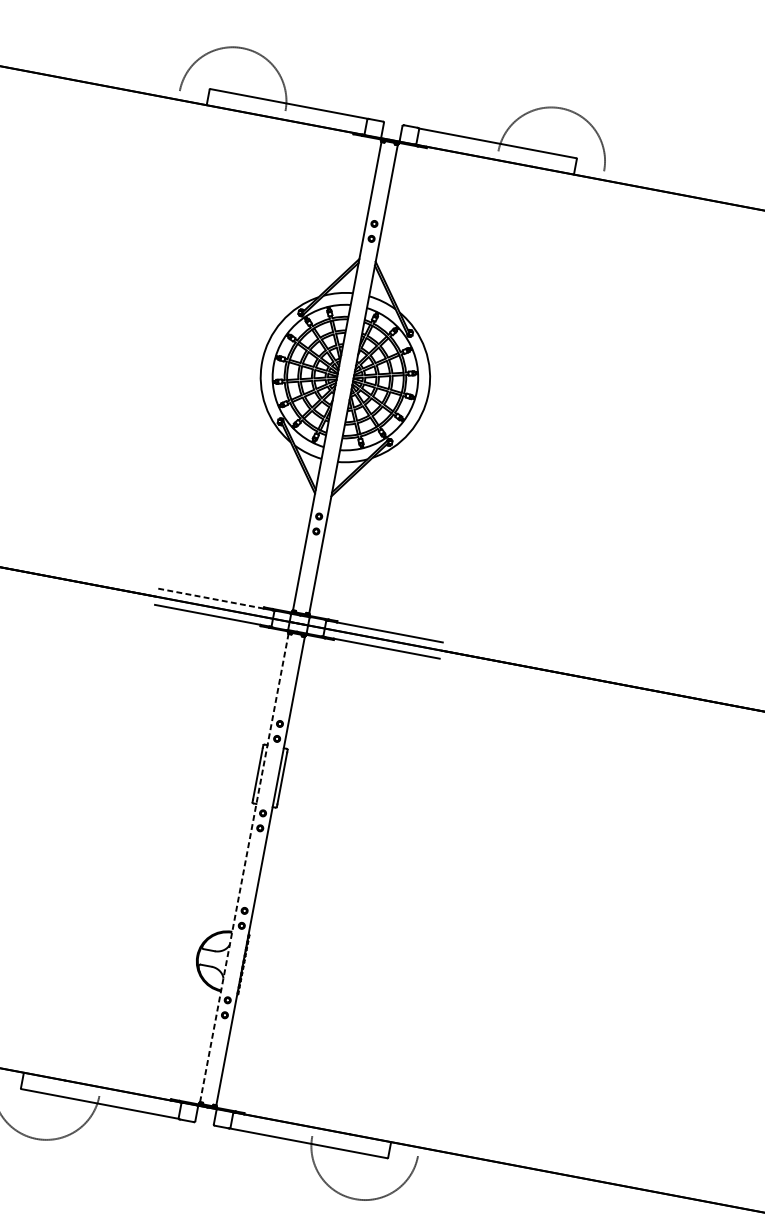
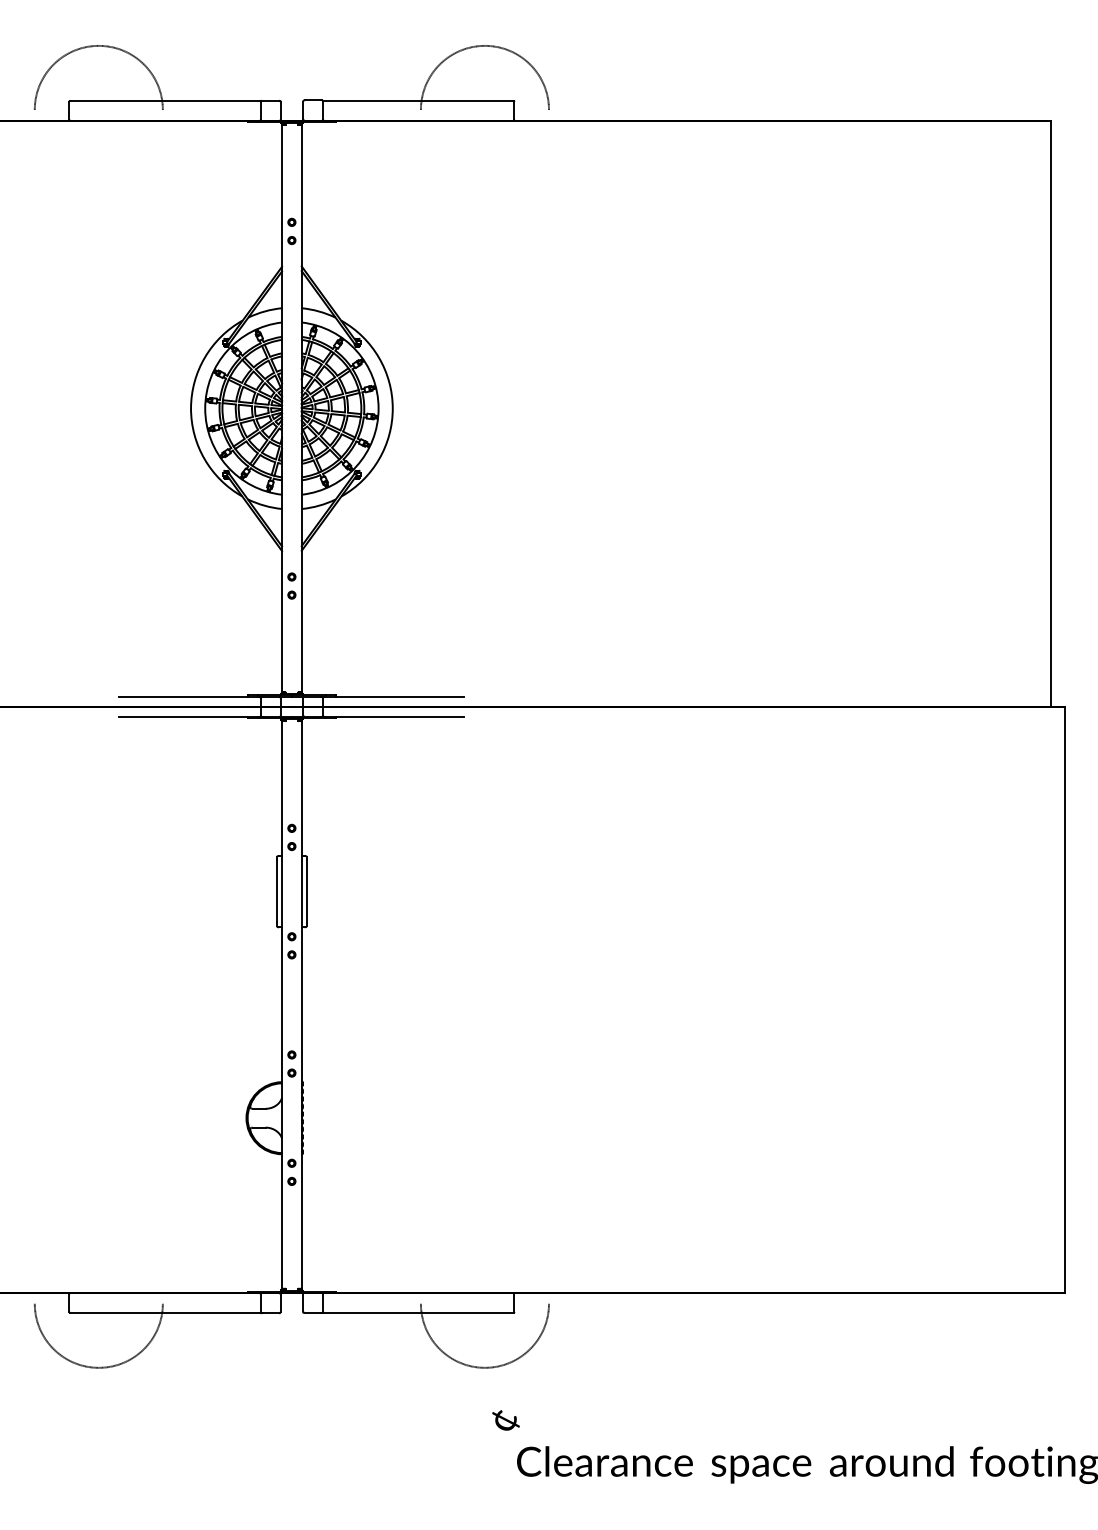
line: (210, 598) -> (182, 697), dashed -> solid
line: (244, 867) -> (282, 1004), dashed -> solid

